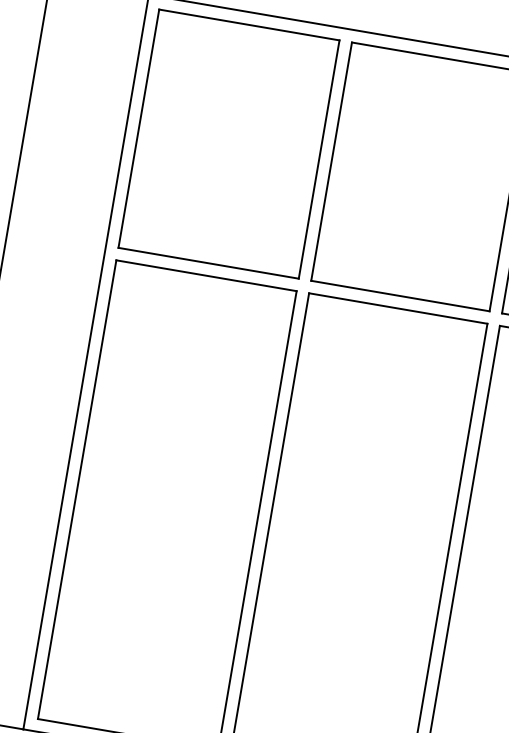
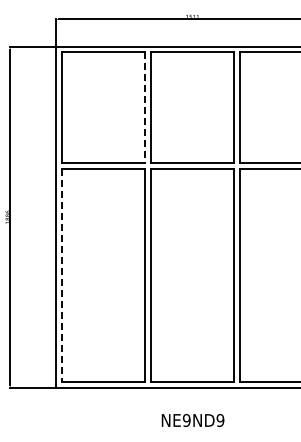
line: (319, 161) -> (145, 108), solid -> dashed
line: (77, 489) -> (61, 275), solid -> dashed

